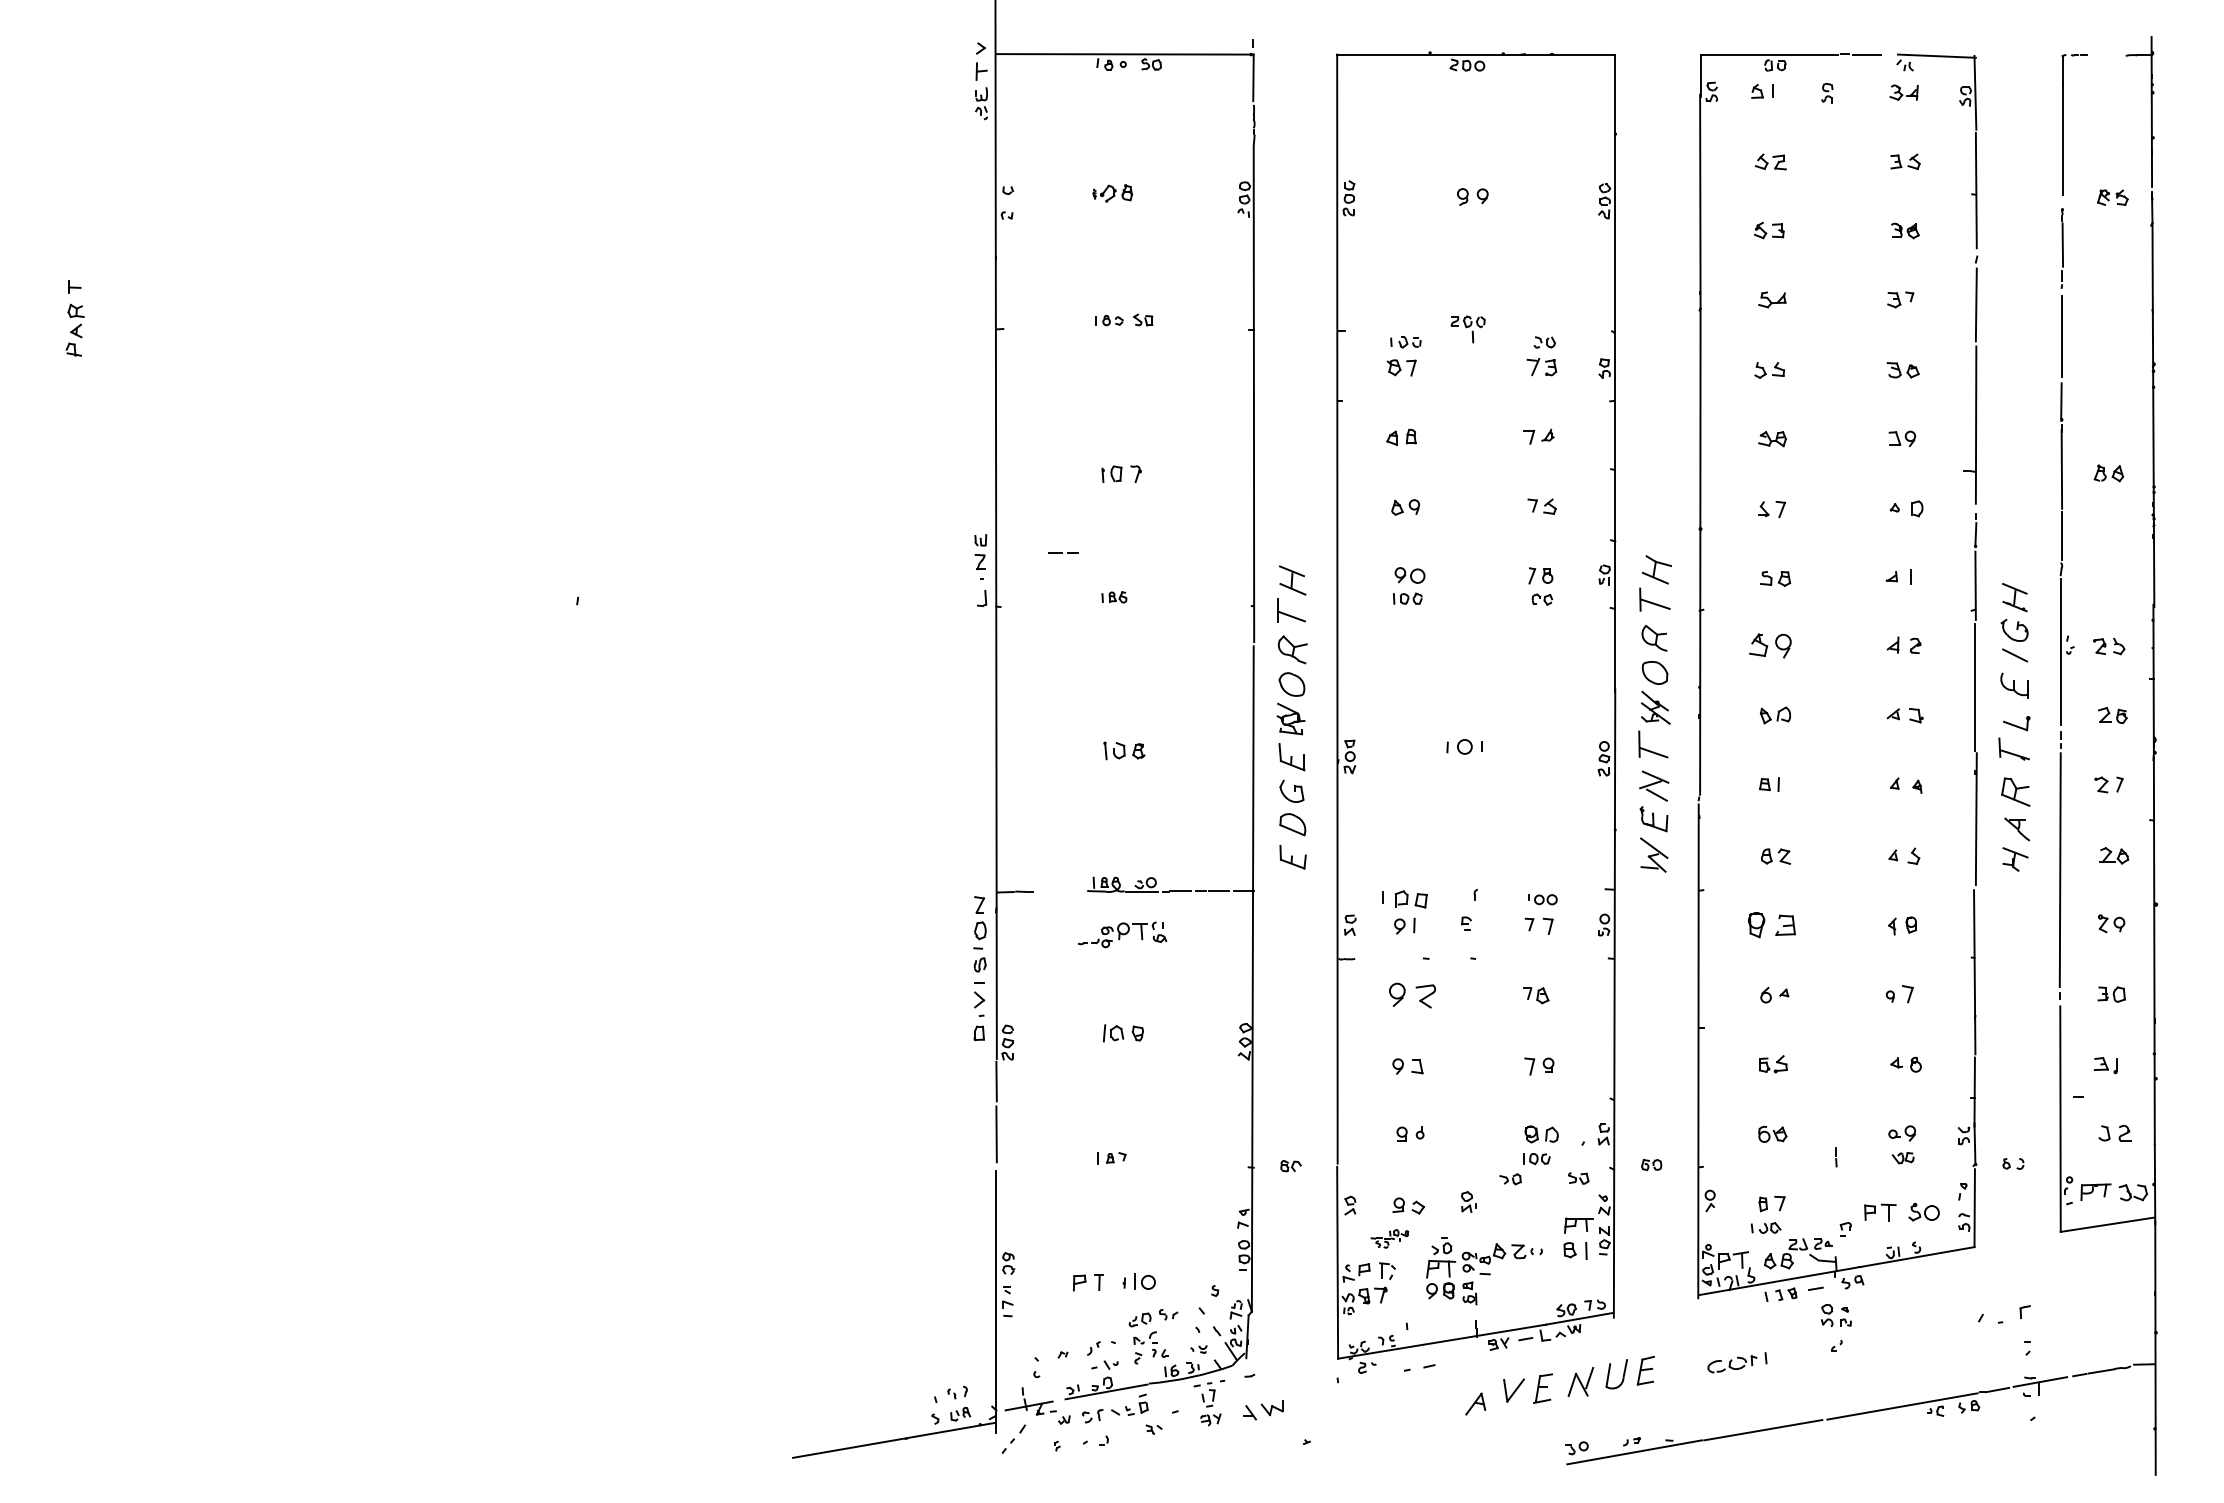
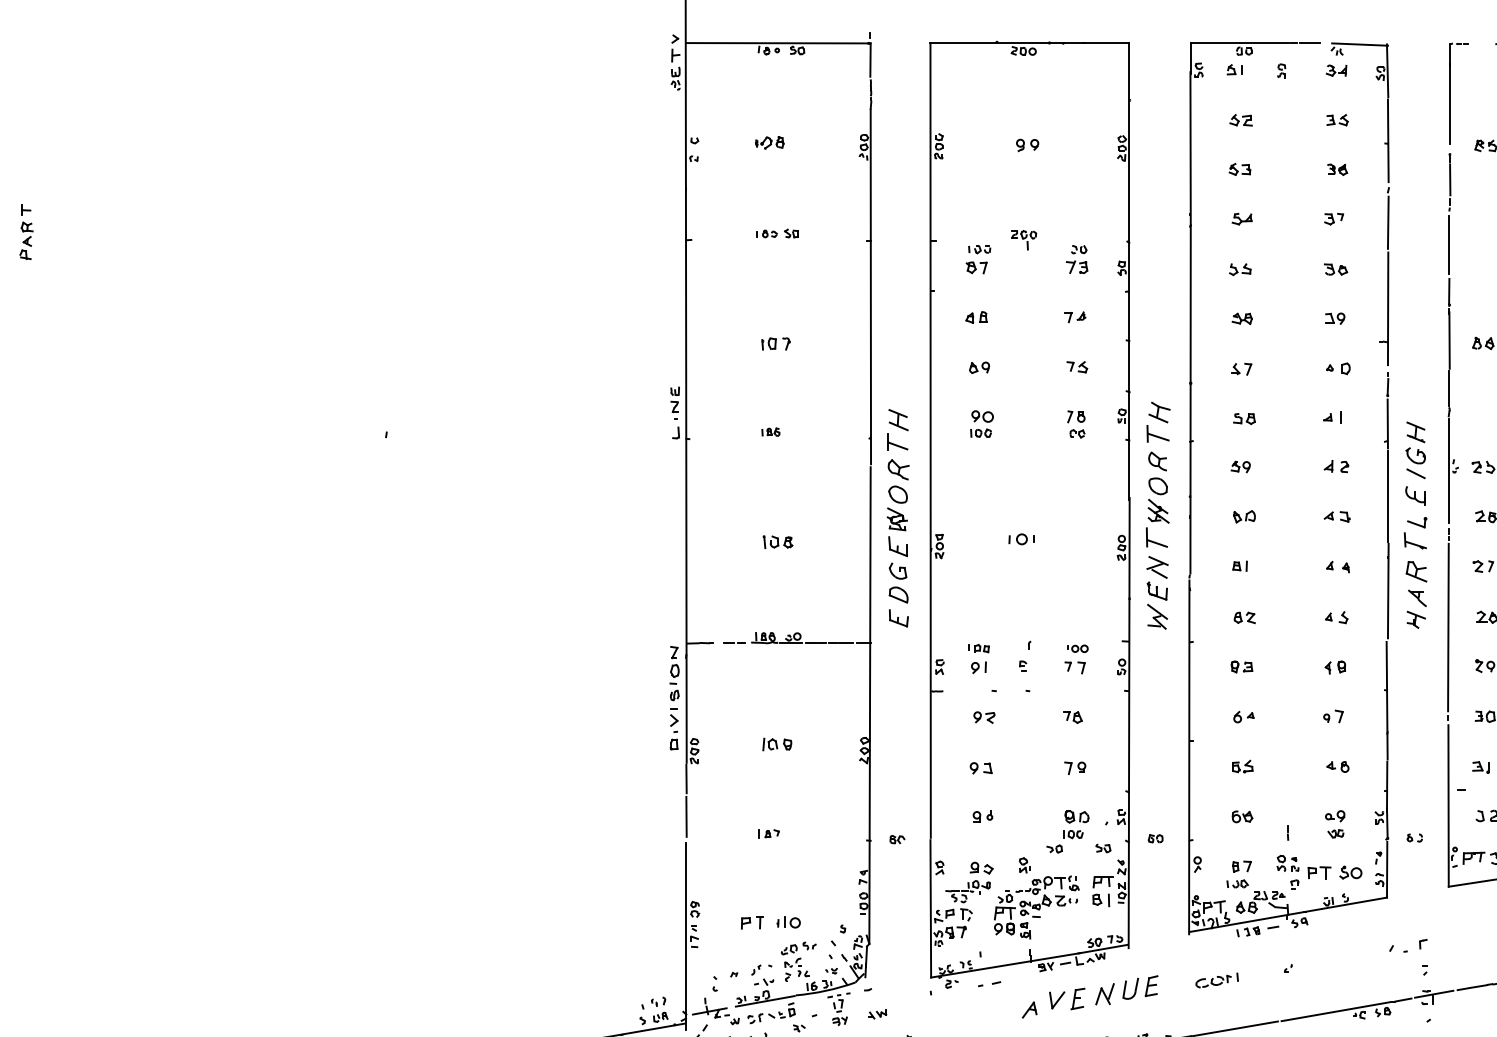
line: (1062, 552) -> (733, 642), moved
part: (1770, 645) -> (1240, 466), size x0.62
part: (1405, 899) -> (979, 648), size x0.62
part: (1771, 924) -> (1241, 666), size x0.62
part: (1122, 934) -> (1047, 885), moved
part: (1412, 995) -> (984, 717), size x0.62
part: (1389, 1238) -> (967, 891), size x1.67
part: (1835, 1315) -> (1287, 863), moved
part: (1263, 1409) -> (877, 1013), size x0.62

